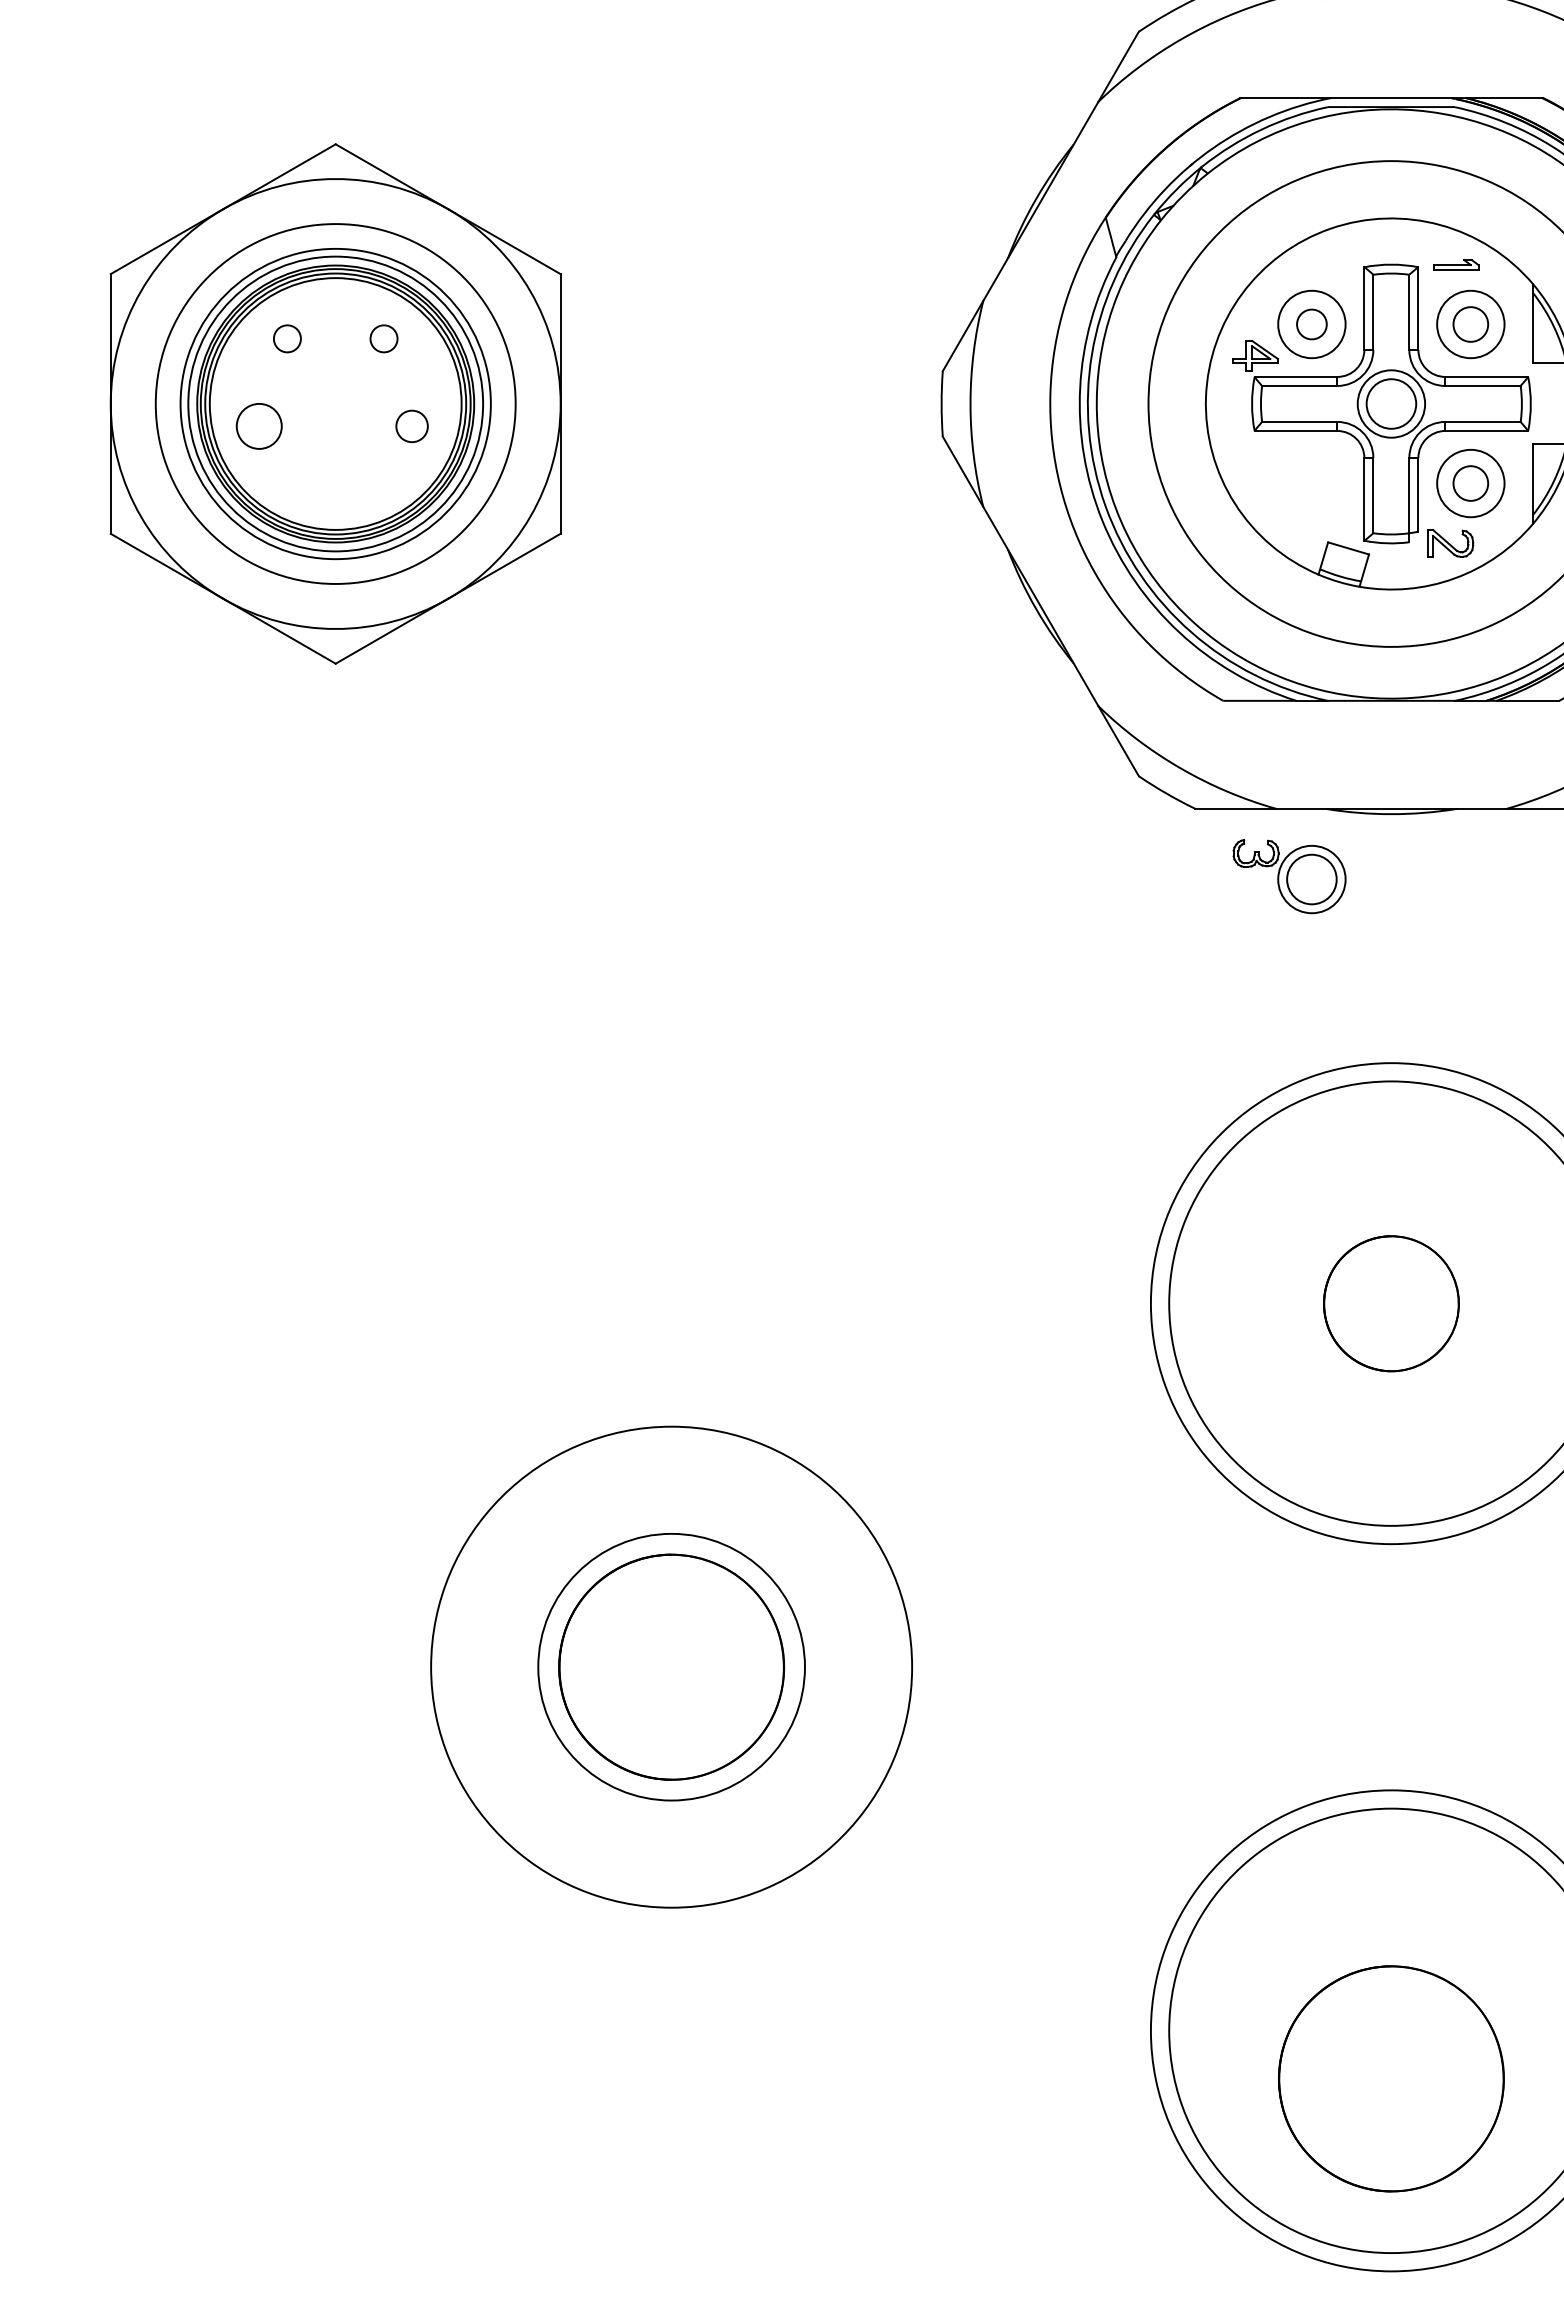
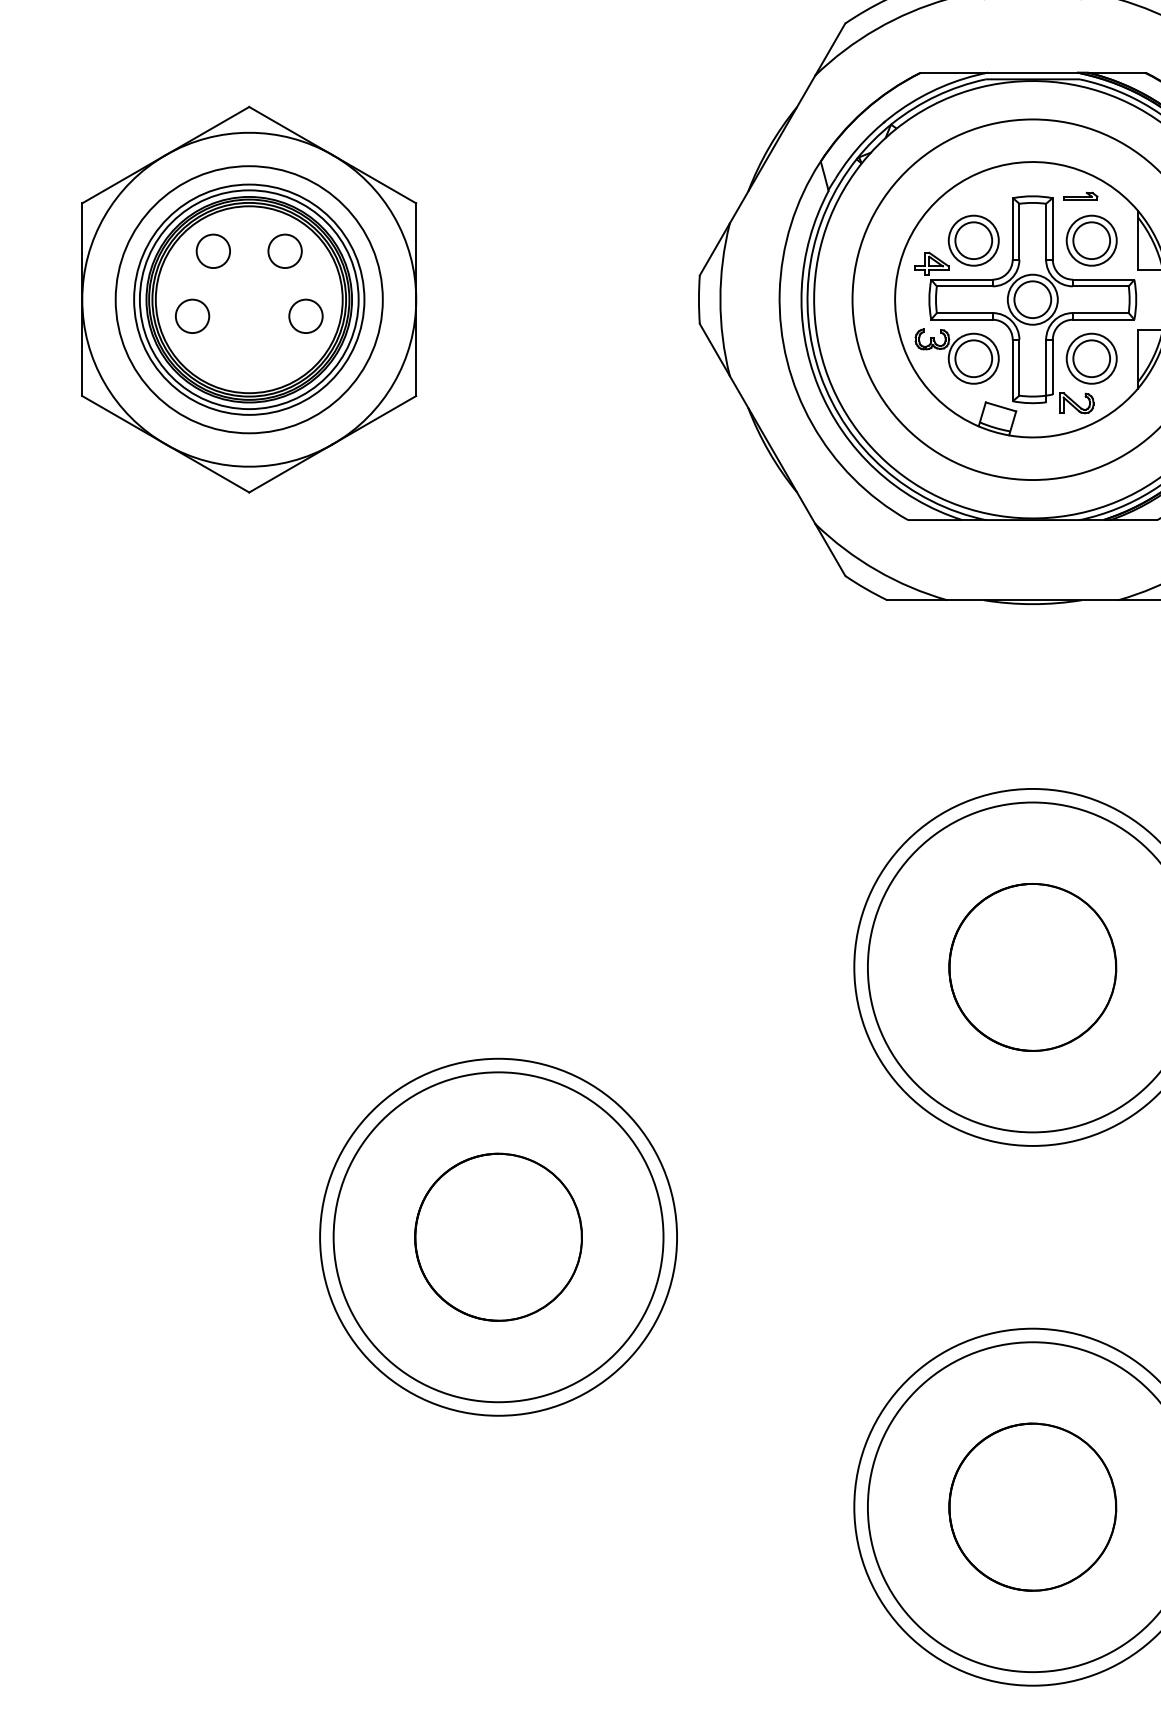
circle: (1311, 324) -> (973, 240), size x1.67
circle: (1470, 324) -> (1091, 240), size x1.43
circle: (287, 338) -> (213, 251), size x1.67
circle: (383, 338) -> (284, 251), size x1.67
circle: (411, 426) -> (305, 316), size x1.43
circle: (1470, 483) -> (1091, 358), size x1.43
part: (1289, 876) -> (957, 356), moved
part: (1391, 1303) -> (1032, 967), size x1.67
circle: (671, 1666) -> (498, 1236), size x1.67
part: (1391, 2078) -> (1032, 1506), moved

